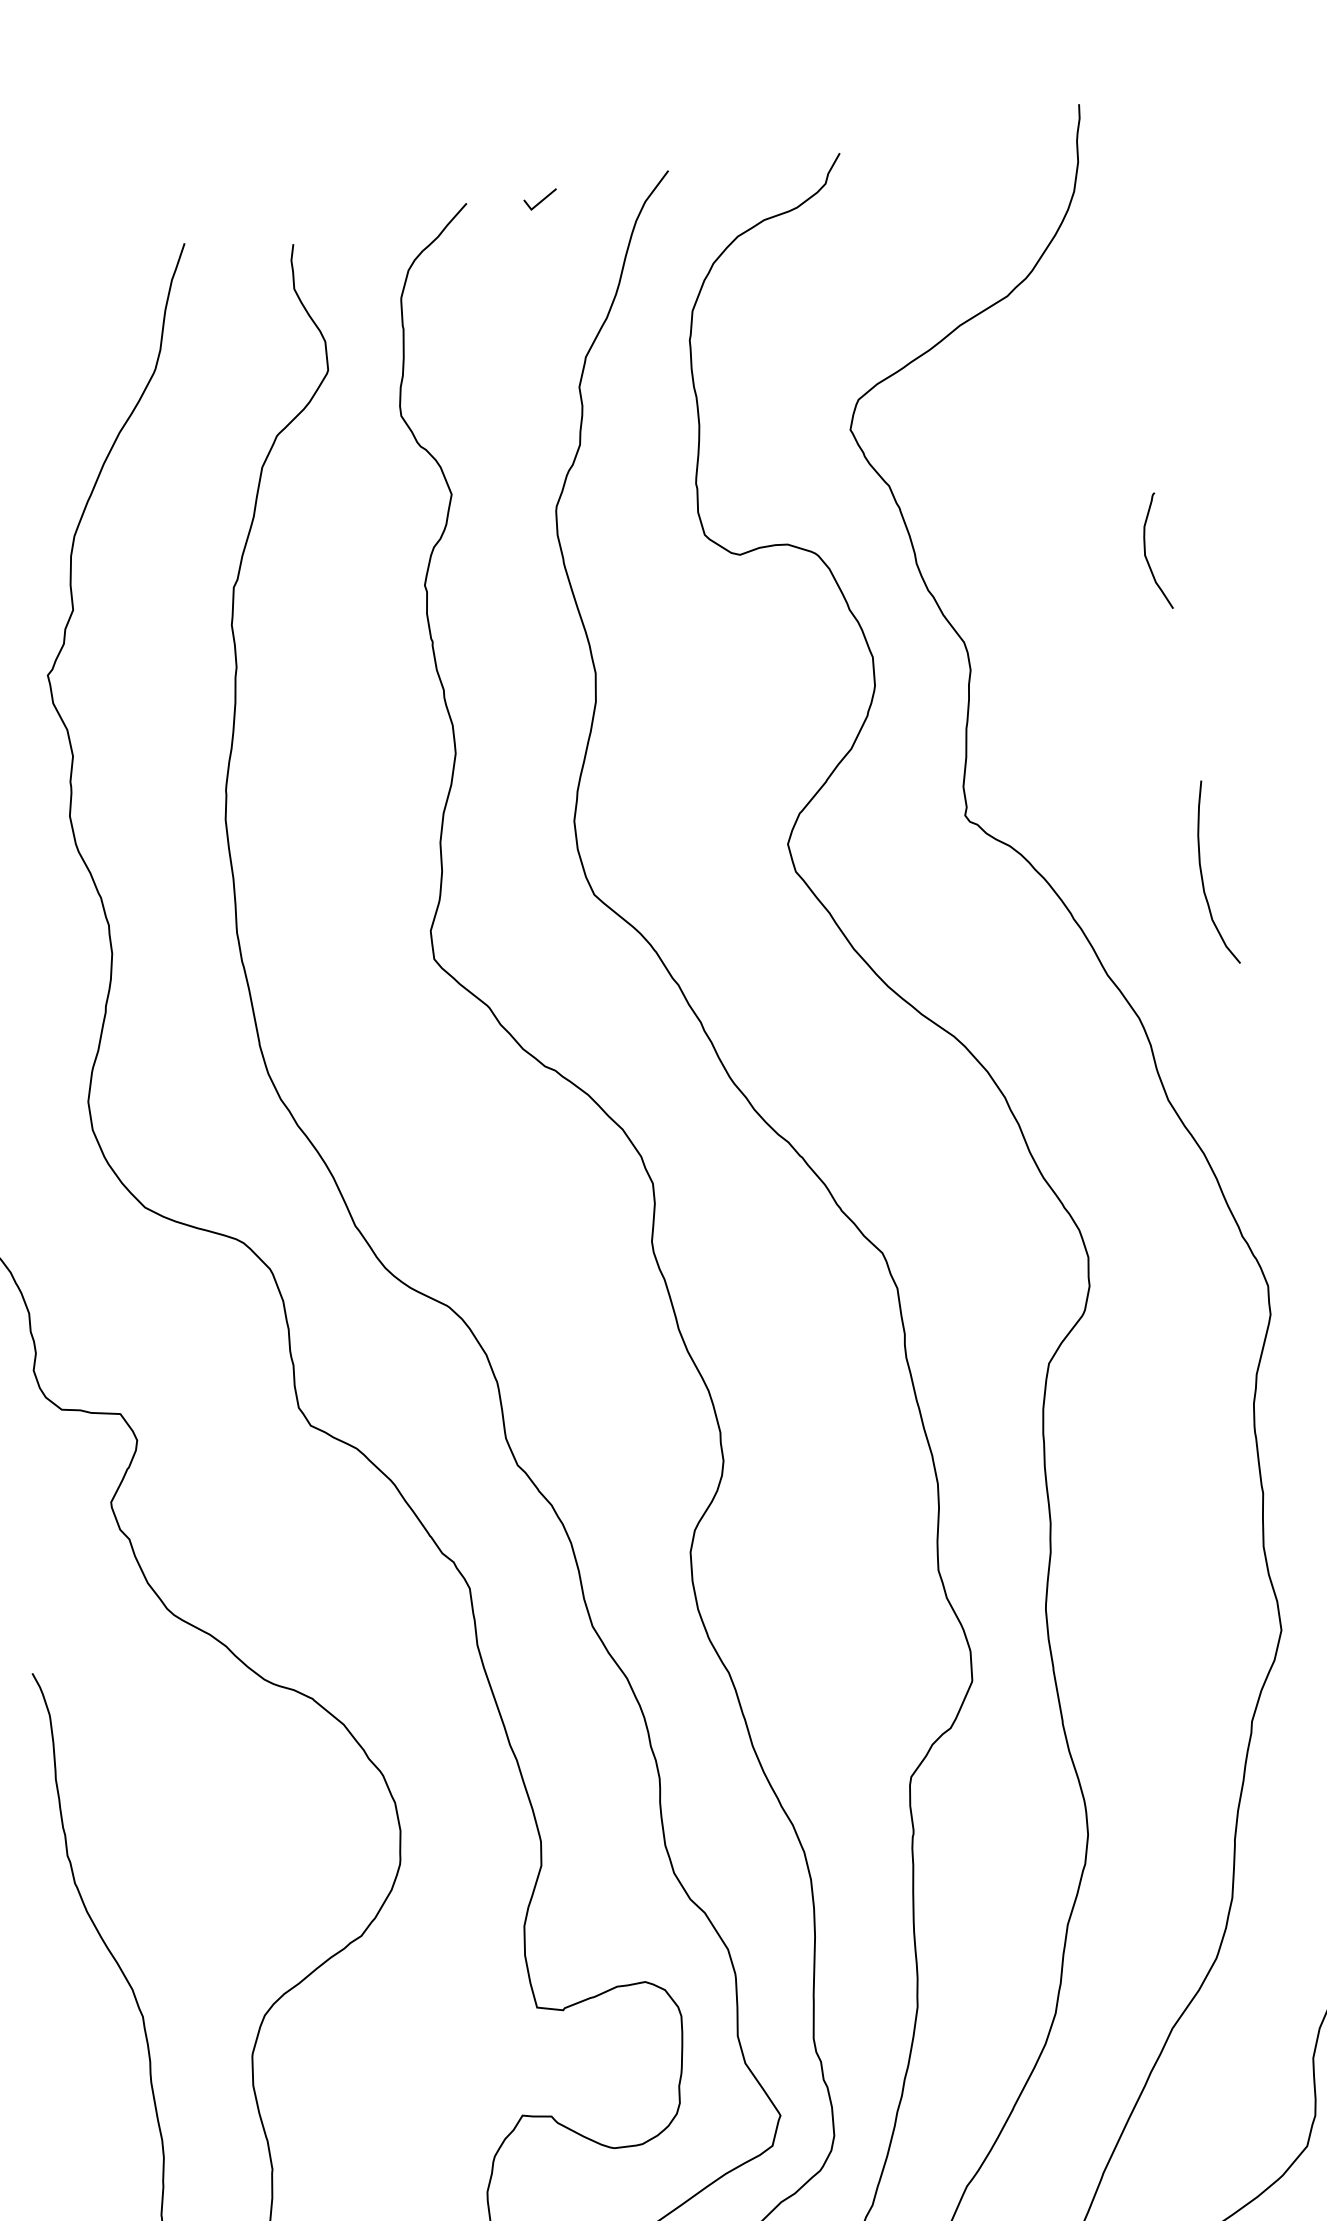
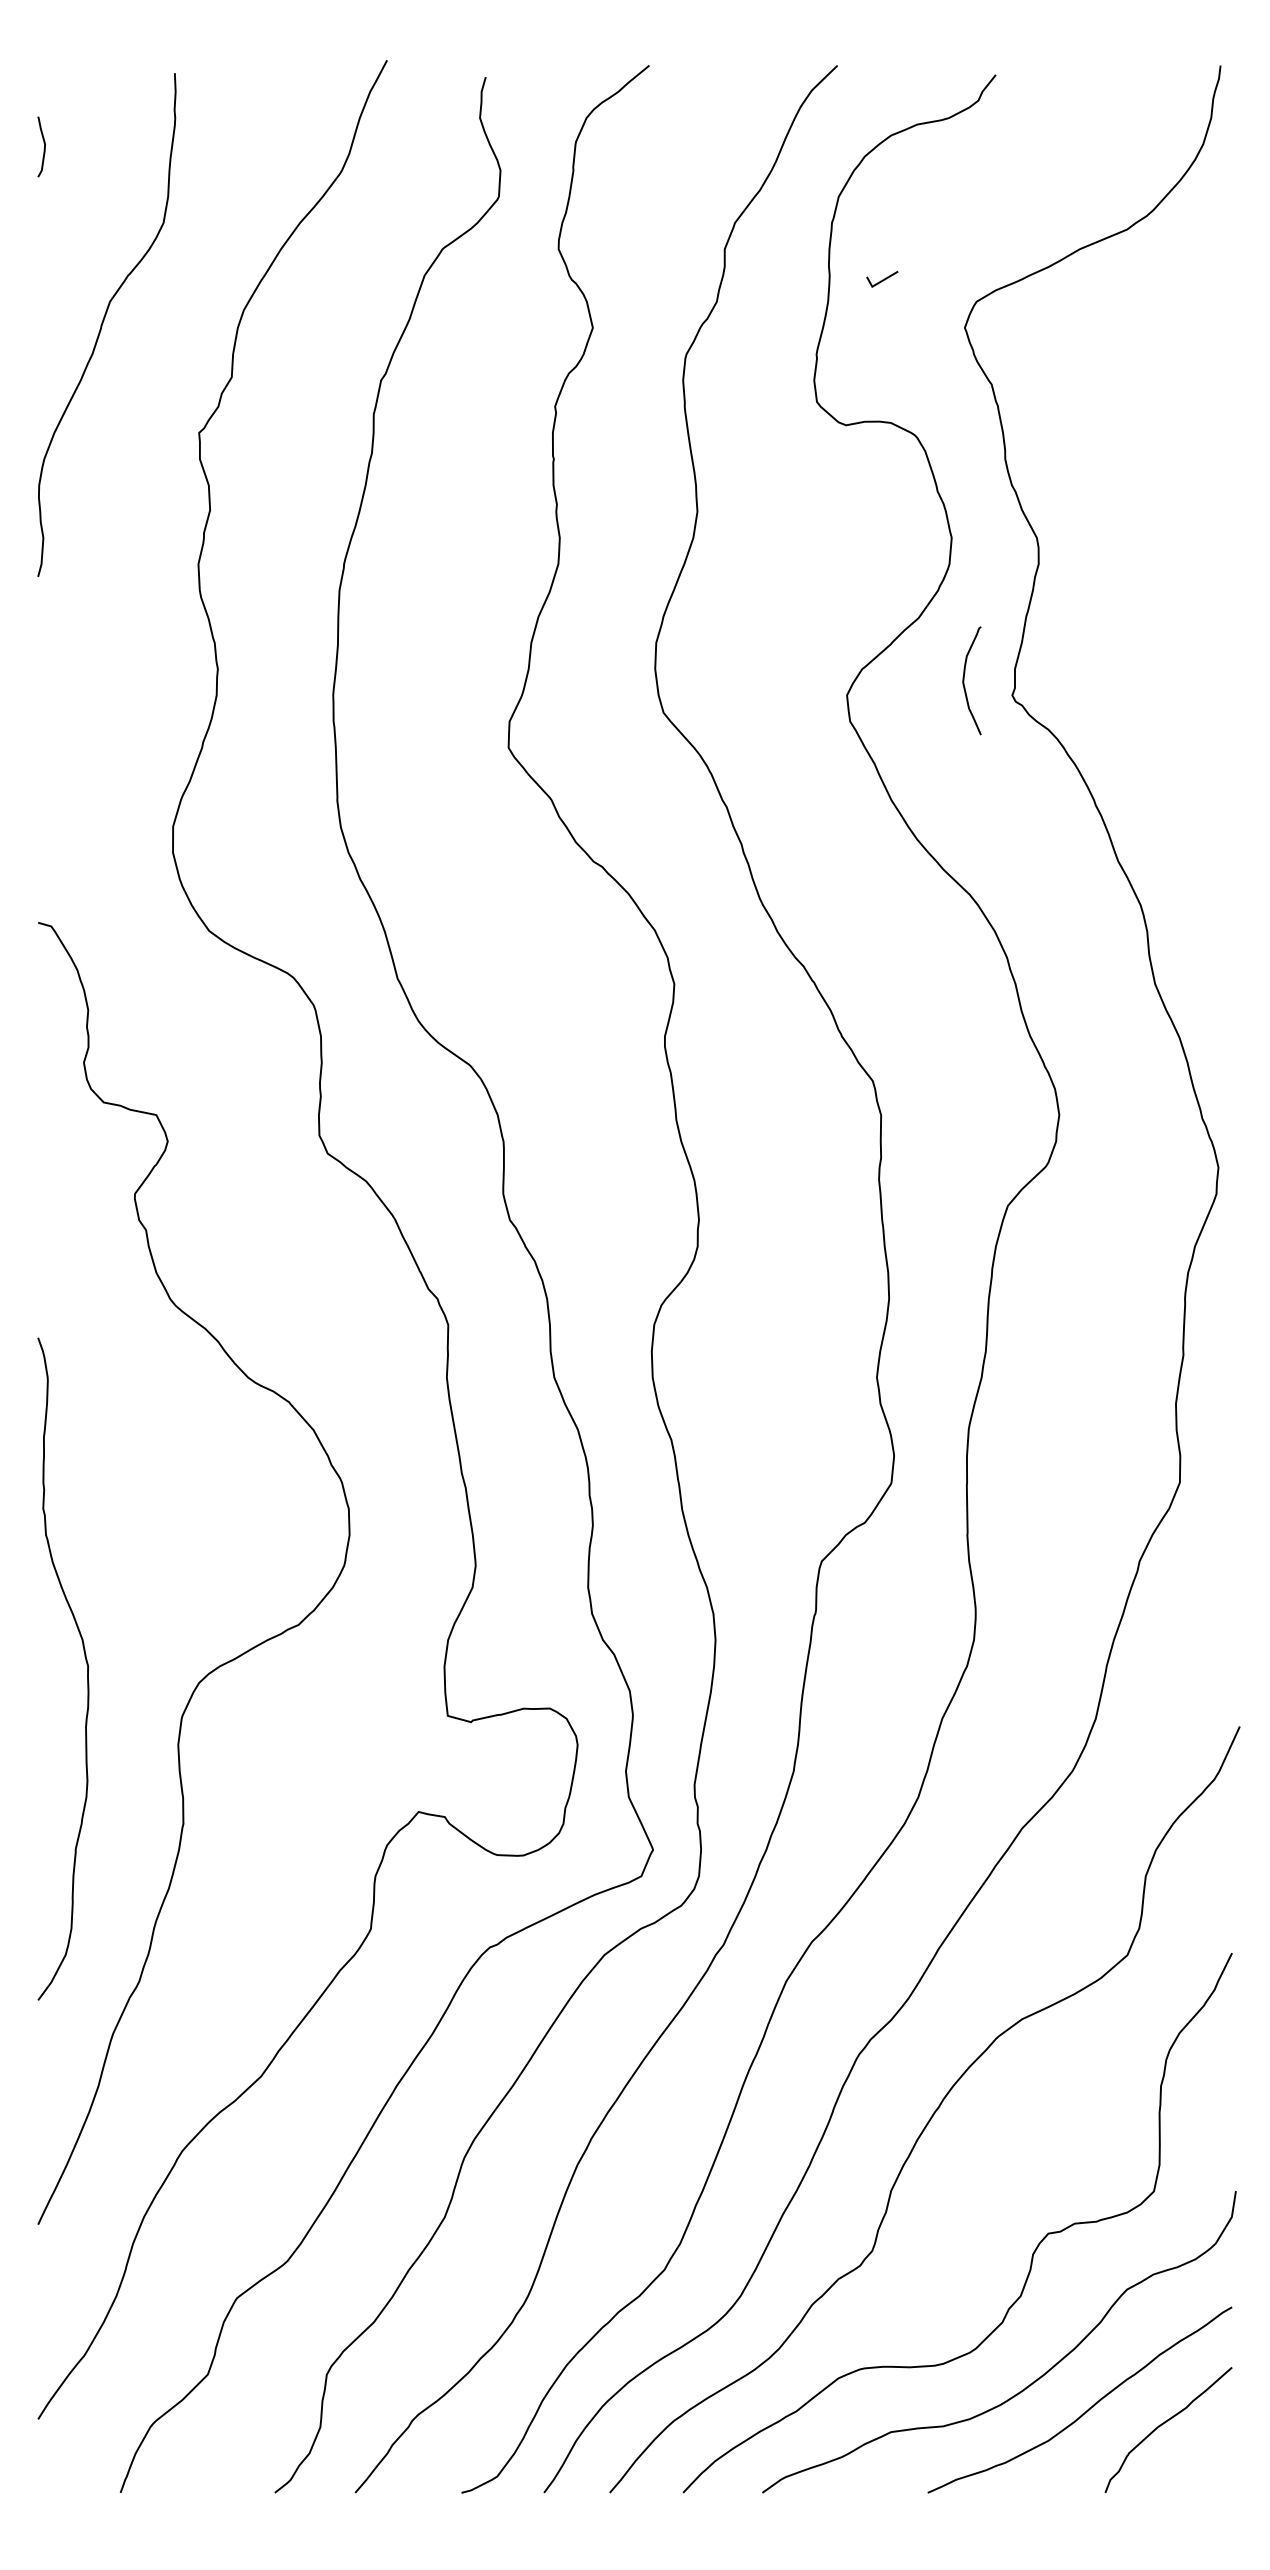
line: (541, 200) -> (882, 279), moved
curve: (1146, 553) -> (964, 680), moved
curve: (1202, 875) -> (1219, 784), removed

